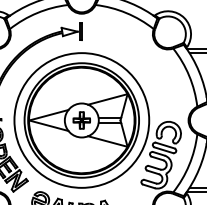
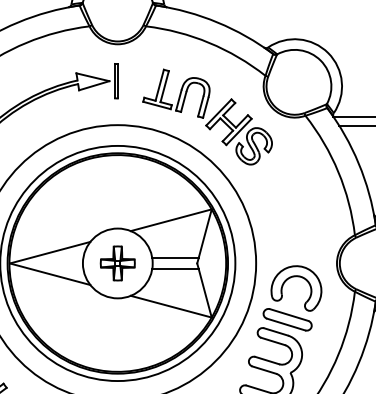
part: (125, 49) -> (207, 117), added

